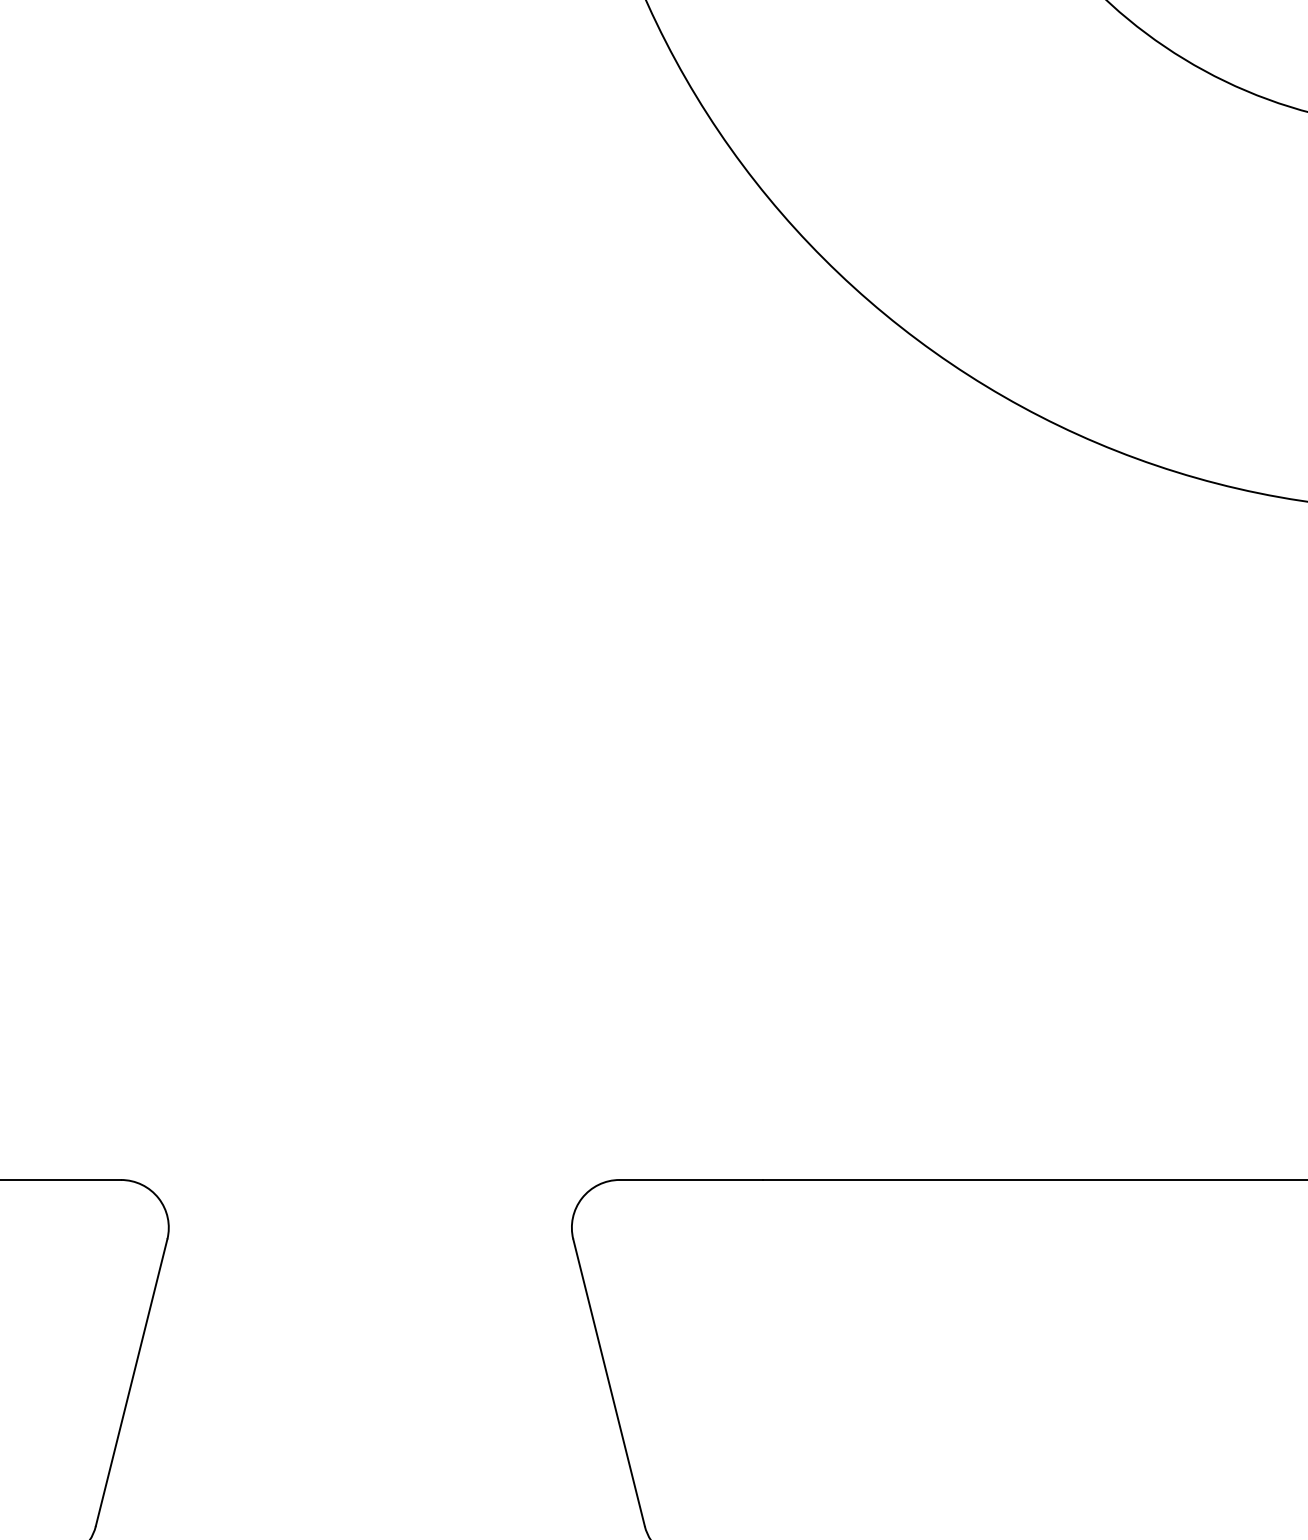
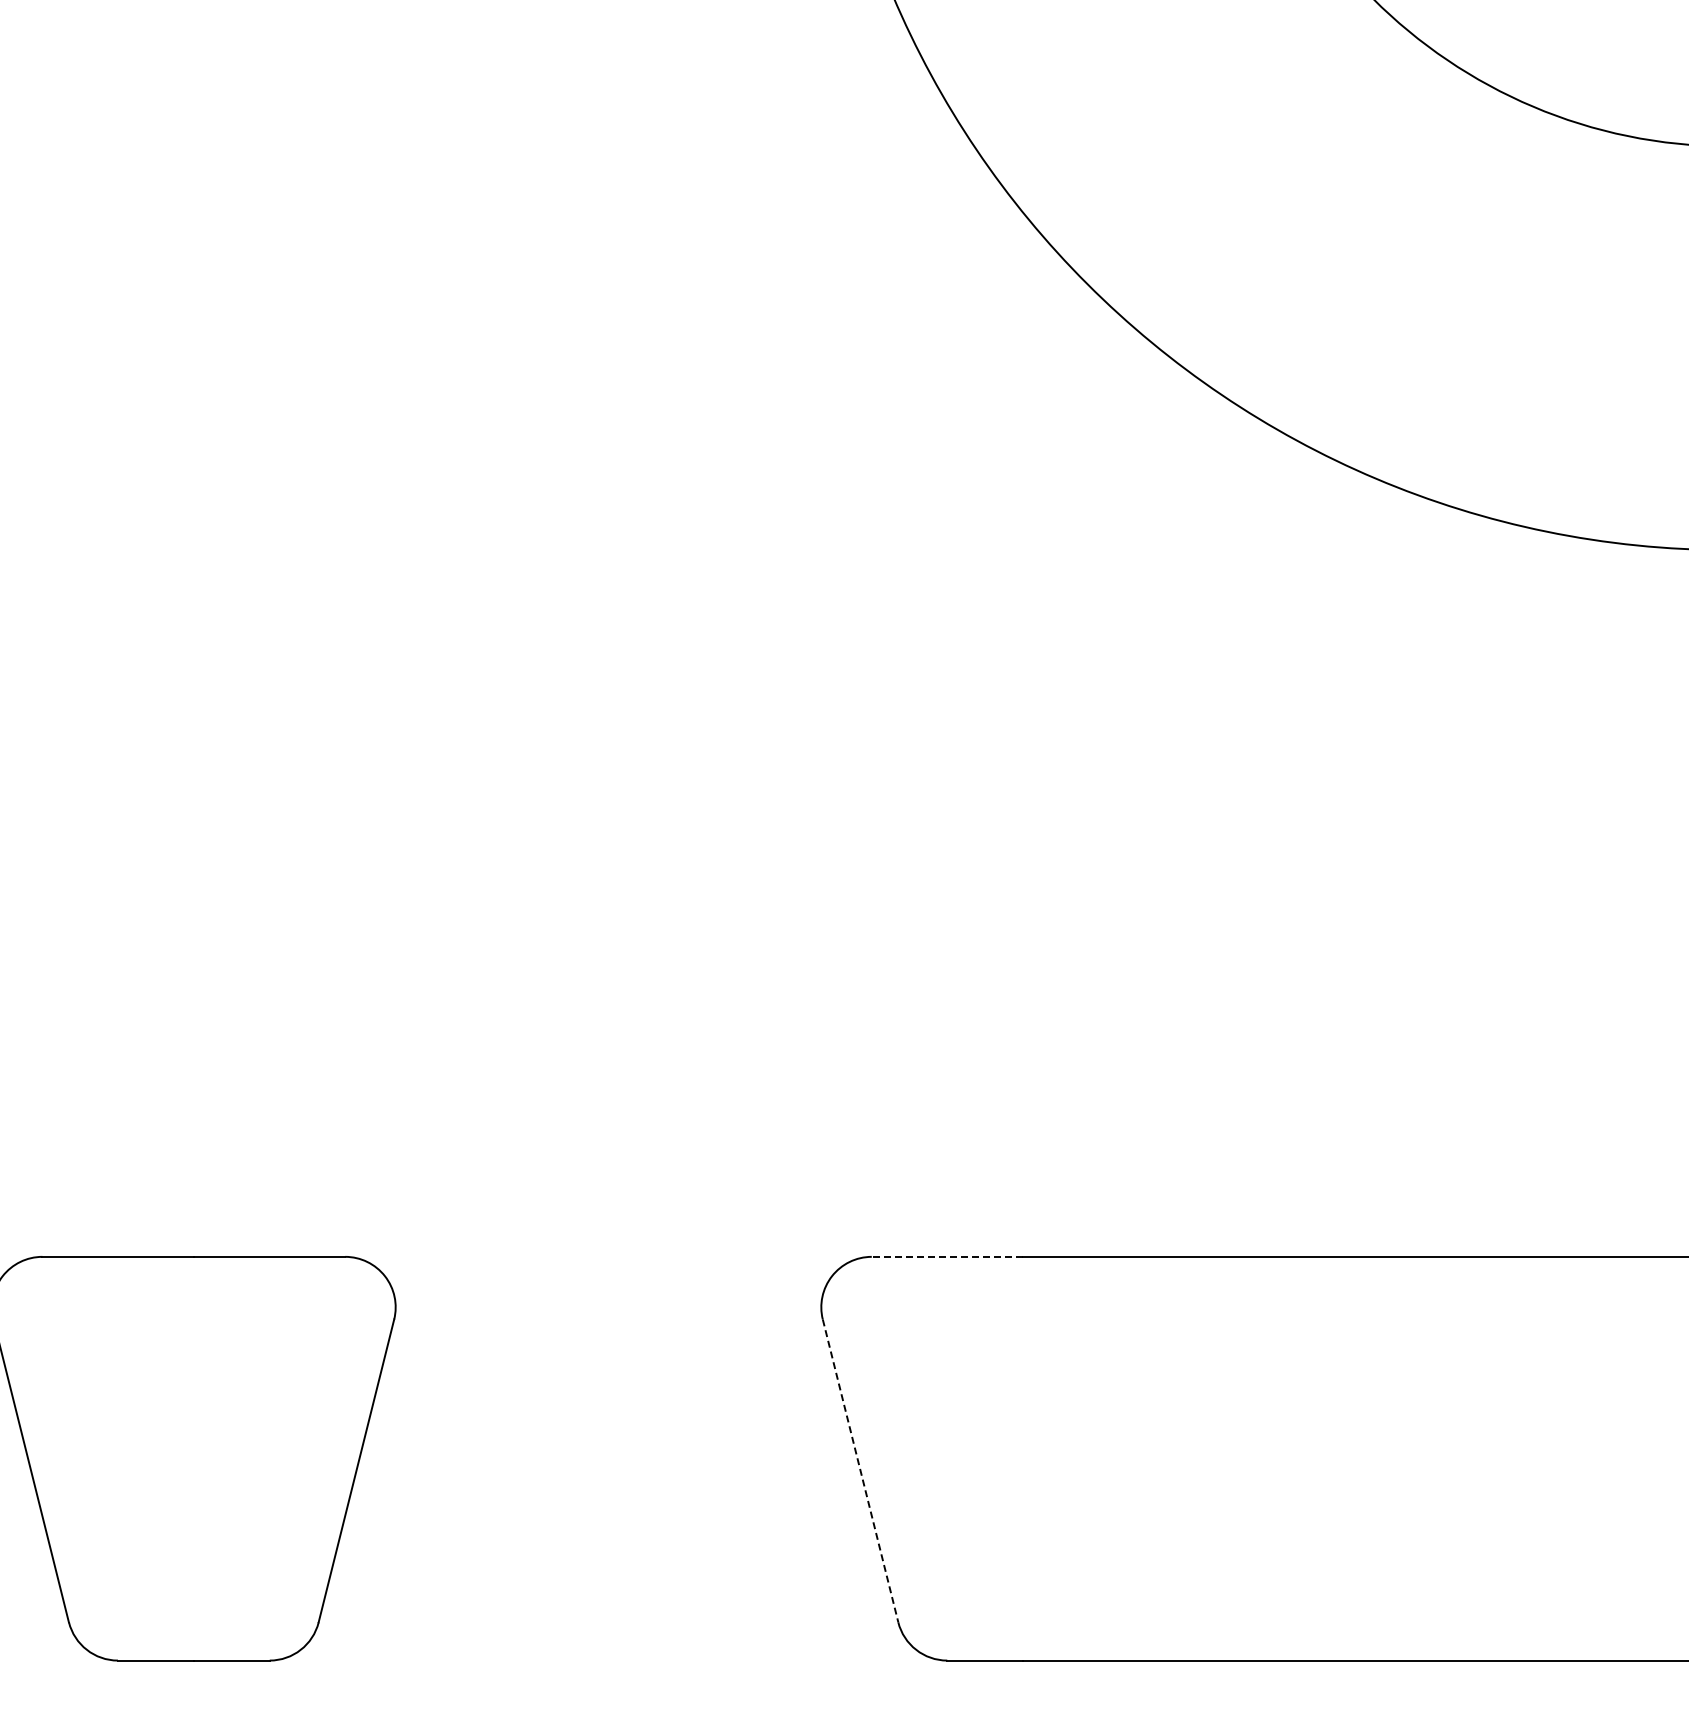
line: (691, 1179) -> (947, 1256), solid -> dashed
line: (608, 1383) -> (860, 1471), solid -> dashed

